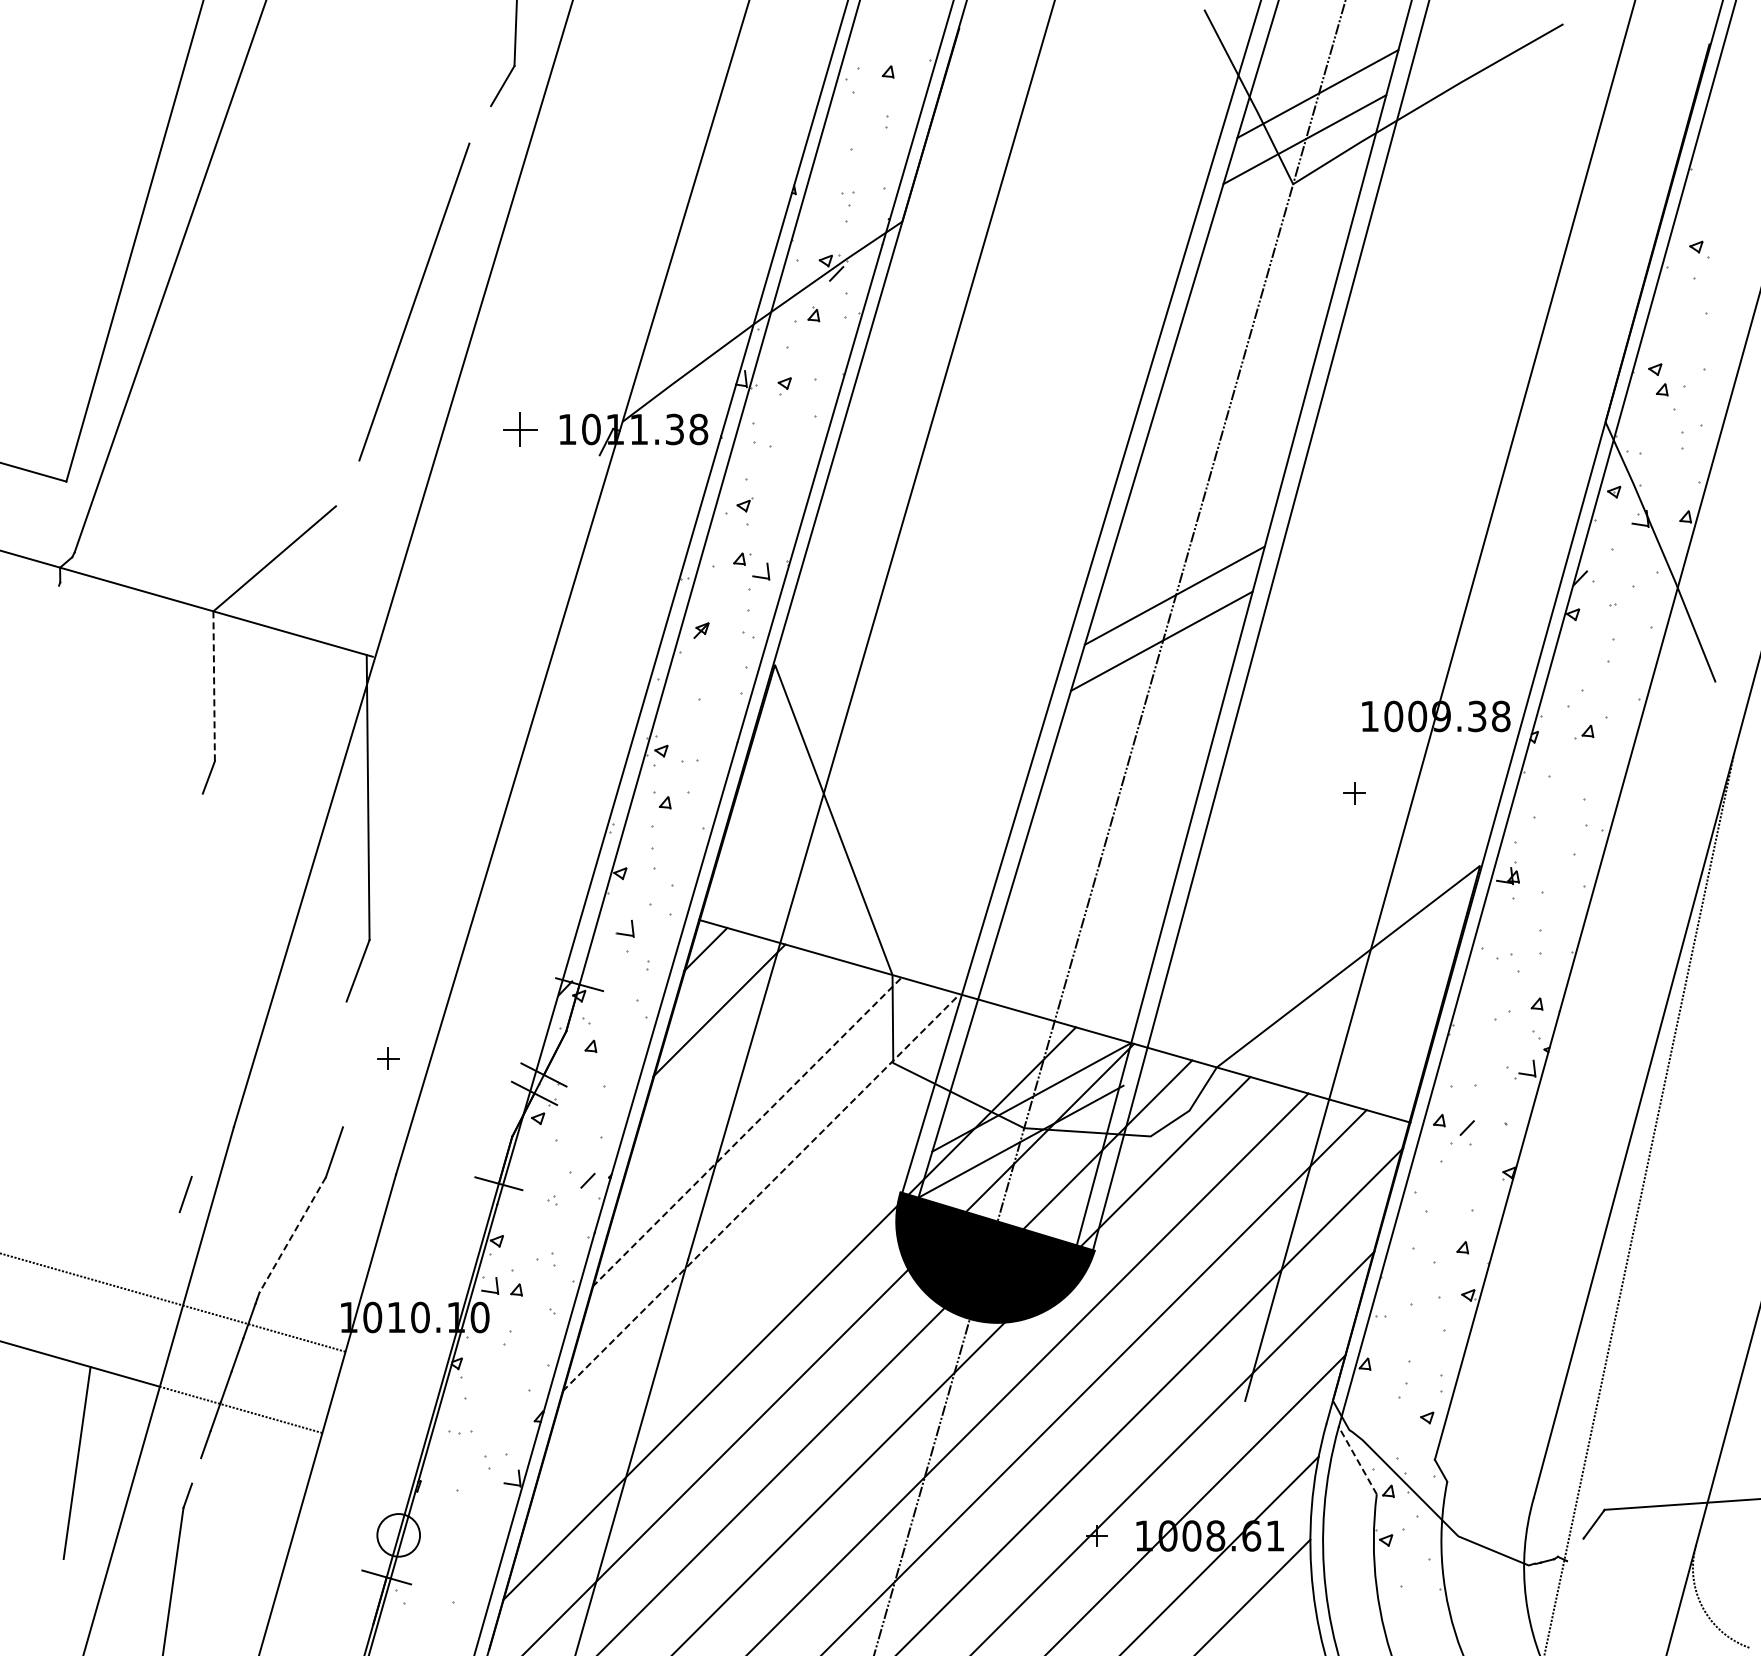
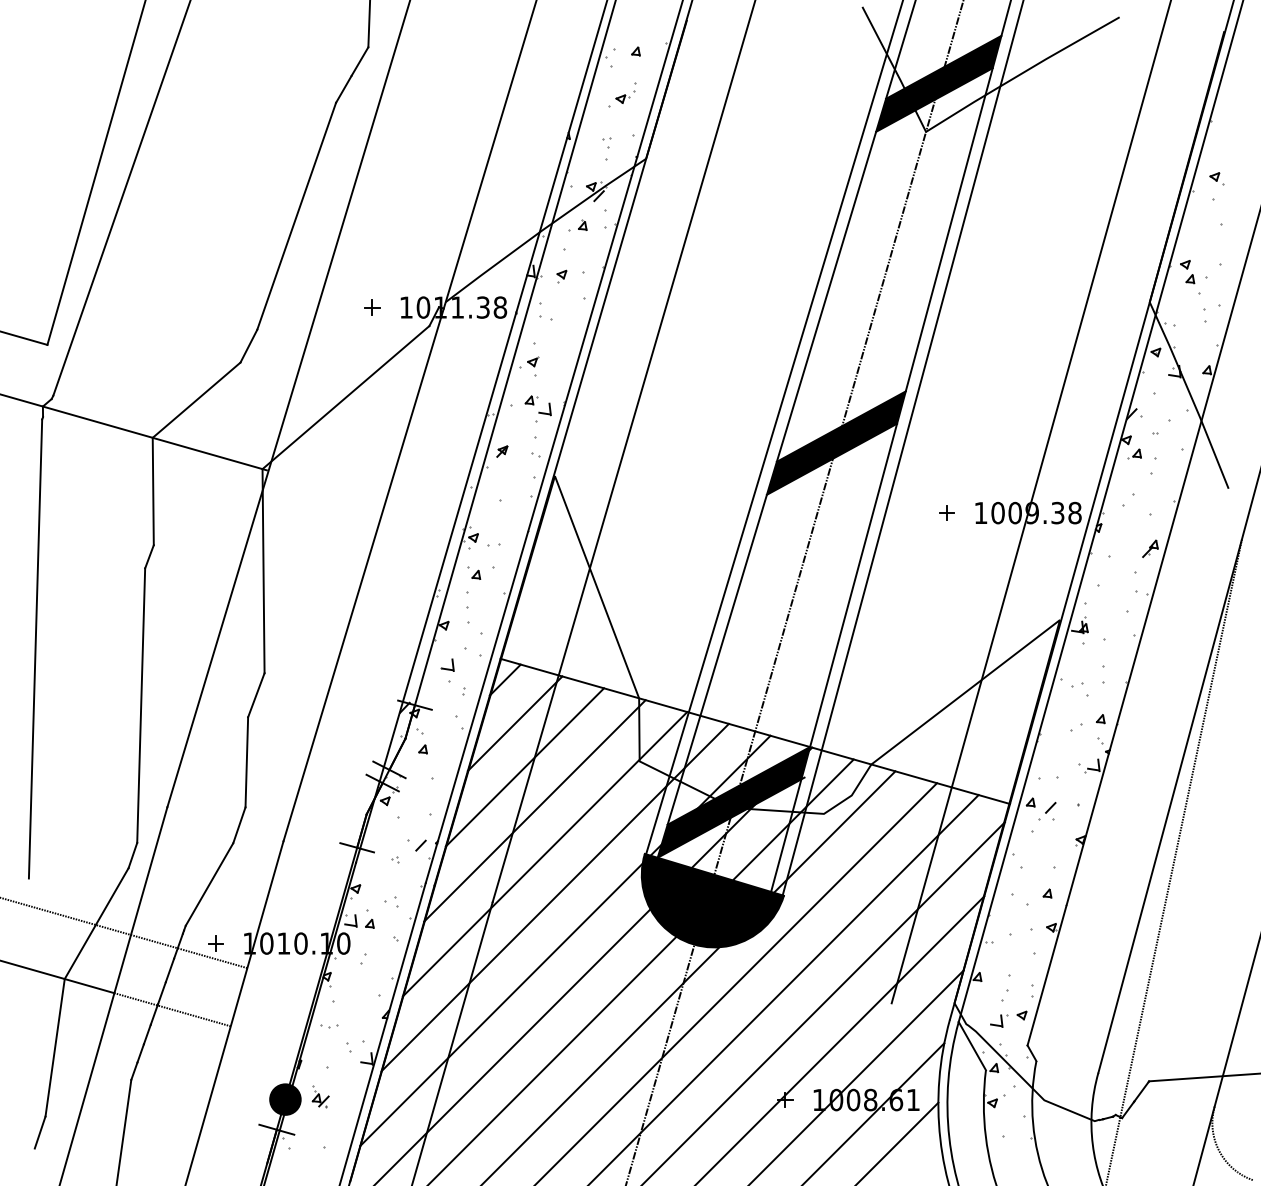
fill: (1310, 117) -> (938, 84), added
line: (480, 124) -> (344, 89), added
part: (869, 138) -> (622, 99), added
part: (519, 429) -> (371, 307), size x0.62
line: (347, 483) -> (248, 346), added
line: (482, 555) -> (345, 397), added
fill: (1167, 618) -> (836, 442), added
line: (214, 686) -> (153, 491), dashed -> solid
part: (1584, 731) -> (1134, 453), moved
part: (1606, 765) -> (1150, 548), added
part: (1354, 793) -> (947, 513), moved
line: (49, 905) -> (35, 648), added
line: (196, 984) -> (140, 705), added
part: (388, 1058) -> (215, 943), moved
line: (344, 1064) -> (246, 762), added
line: (732, 1071) -> (524, 767), added
fill: (1024, 1120) -> (733, 802), added
line: (747, 1132) -> (535, 811), dashed -> solid
line: (761, 1192) -> (545, 854), dashed -> solid
line: (292, 1235) -> (209, 884), dashed -> solid
line: (774, 1252) -> (554, 897), added
line: (134, 1289) -> (96, 923), added
part: (1395, 1425) -> (999, 1020), added
line: (1357, 1460) -> (972, 1045), dashed -> solid
line: (196, 1470) -> (140, 1053), added
part: (448, 1531) -> (321, 1096), added
fill: (398, 1535) -> (285, 1099), added
line: (1575, 1549) -> (1128, 1109), added
line: (55, 1581) -> (39, 1132), added

